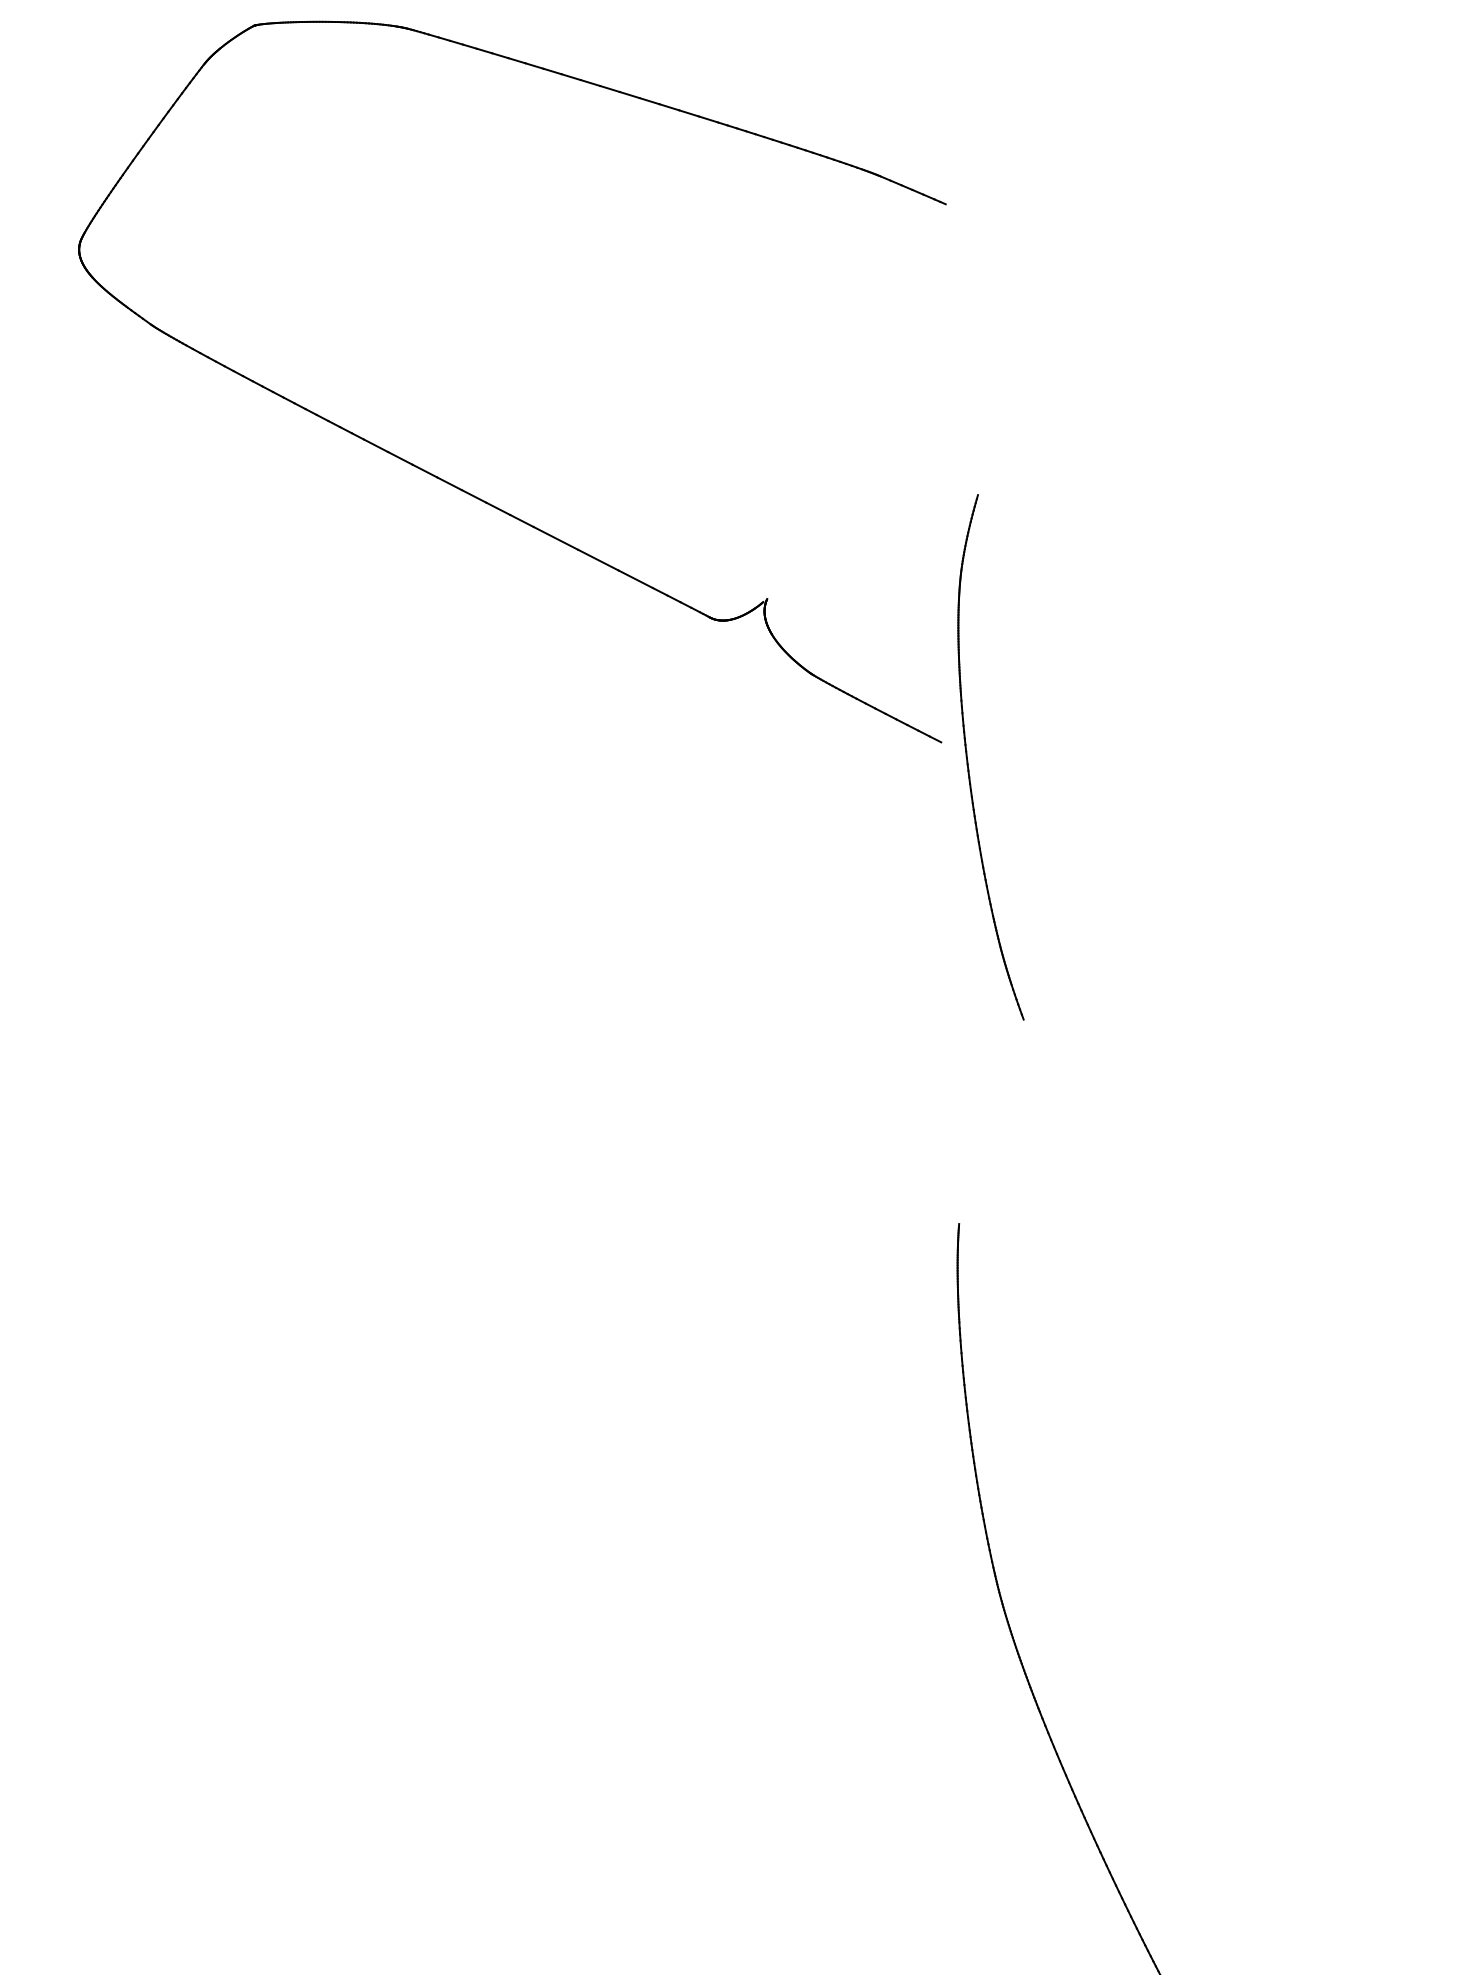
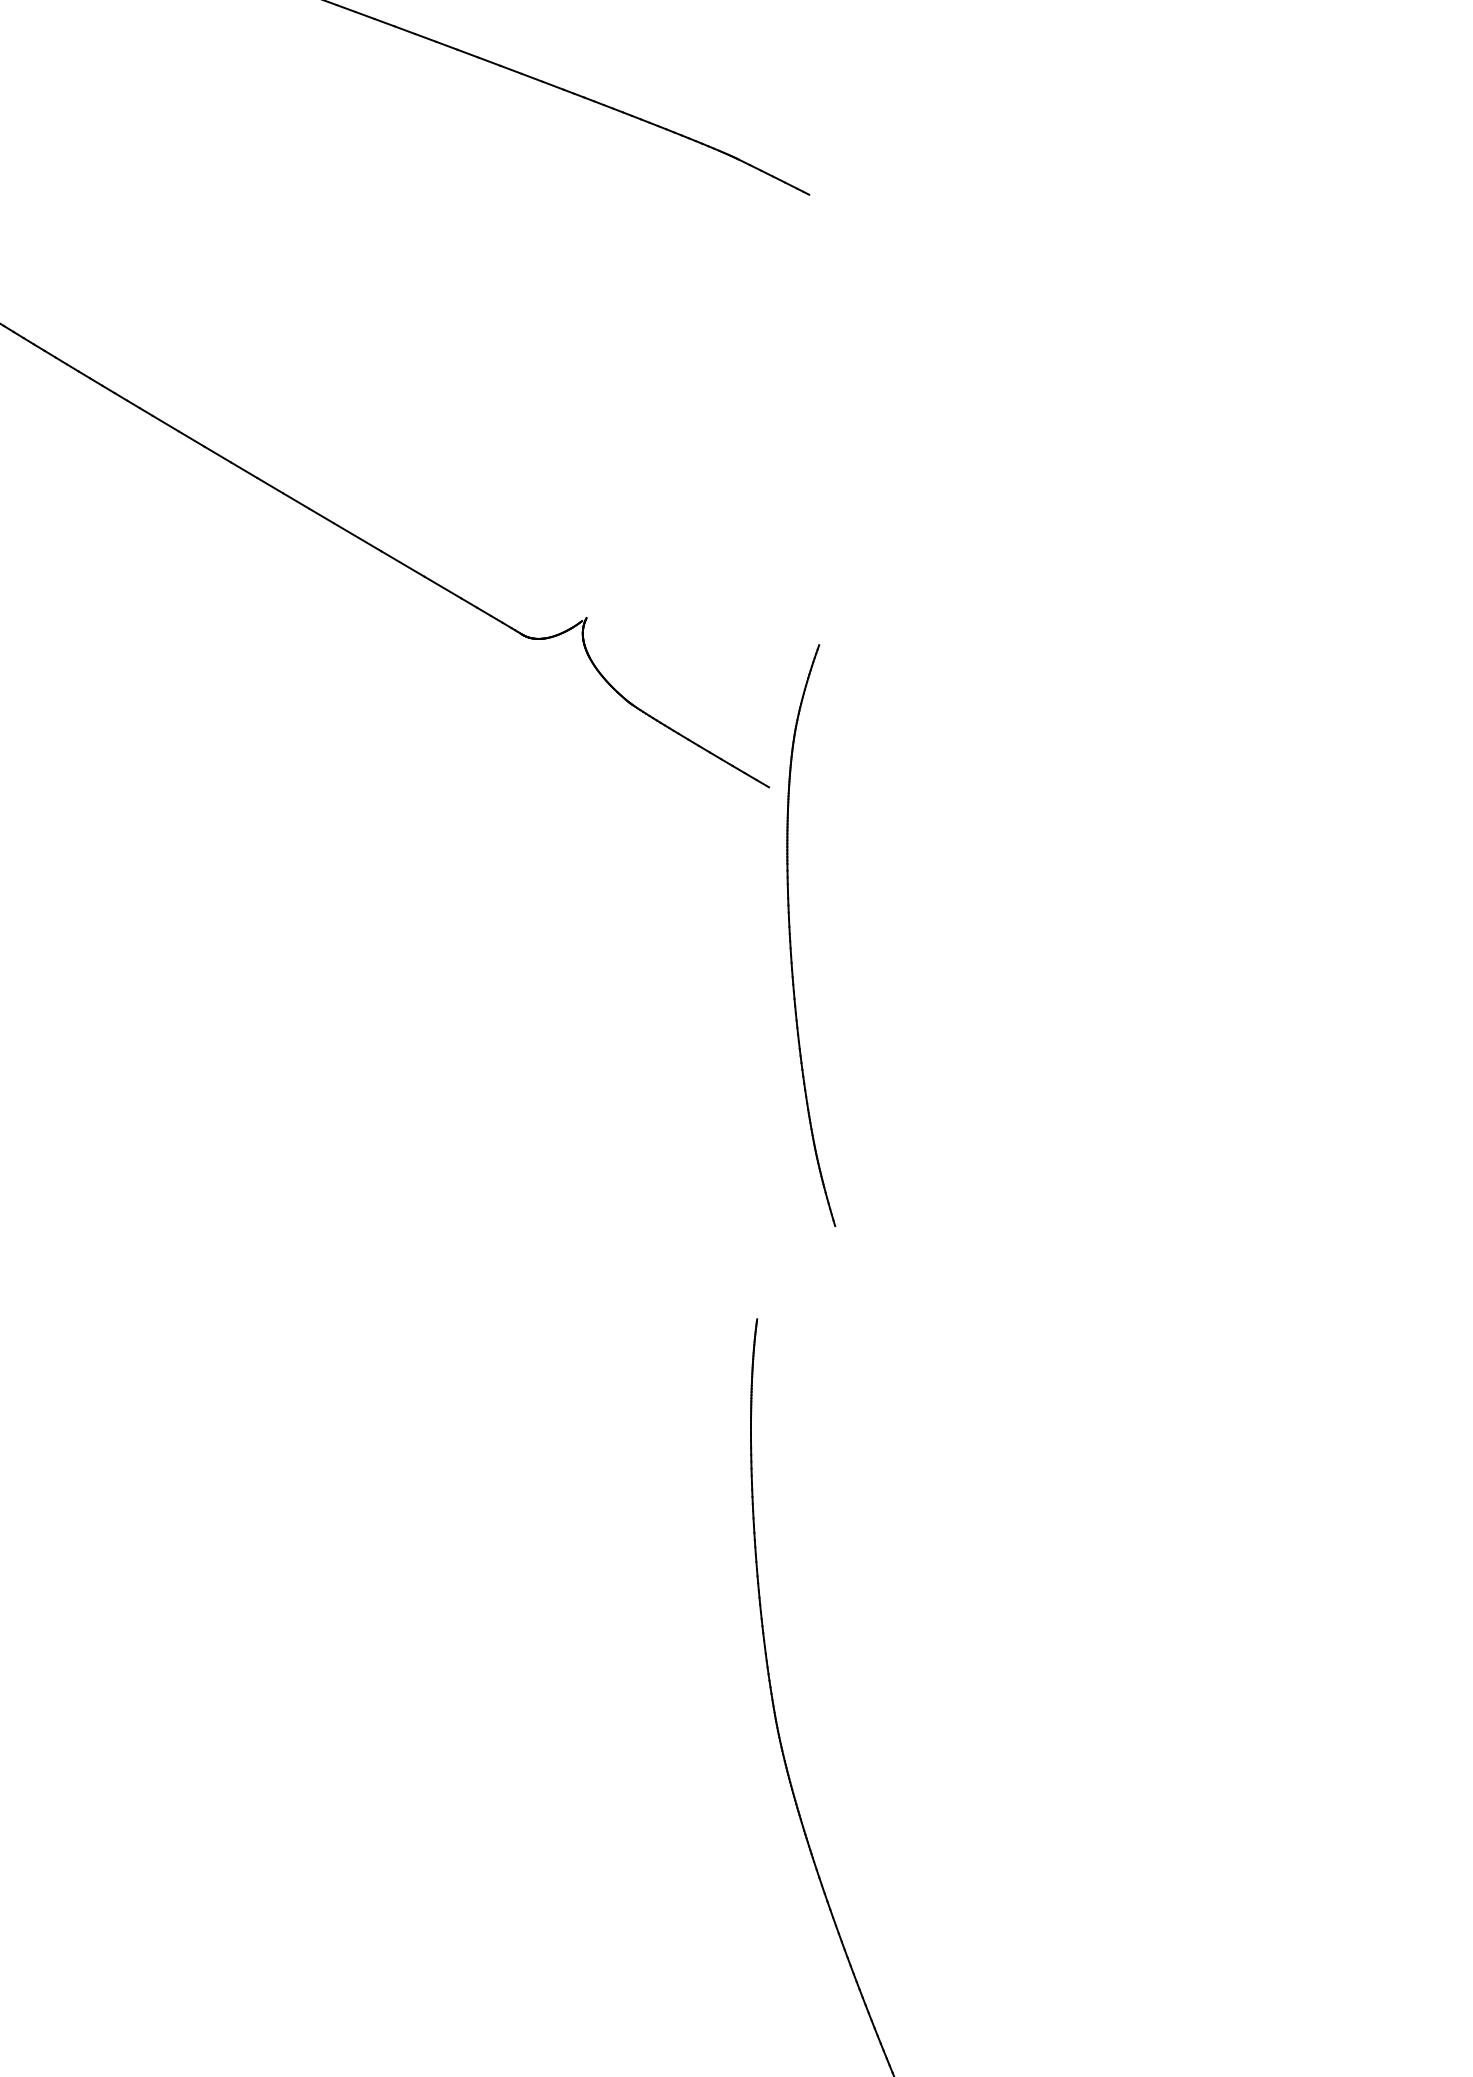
part: (968, 760) -> (791, 936), moved

